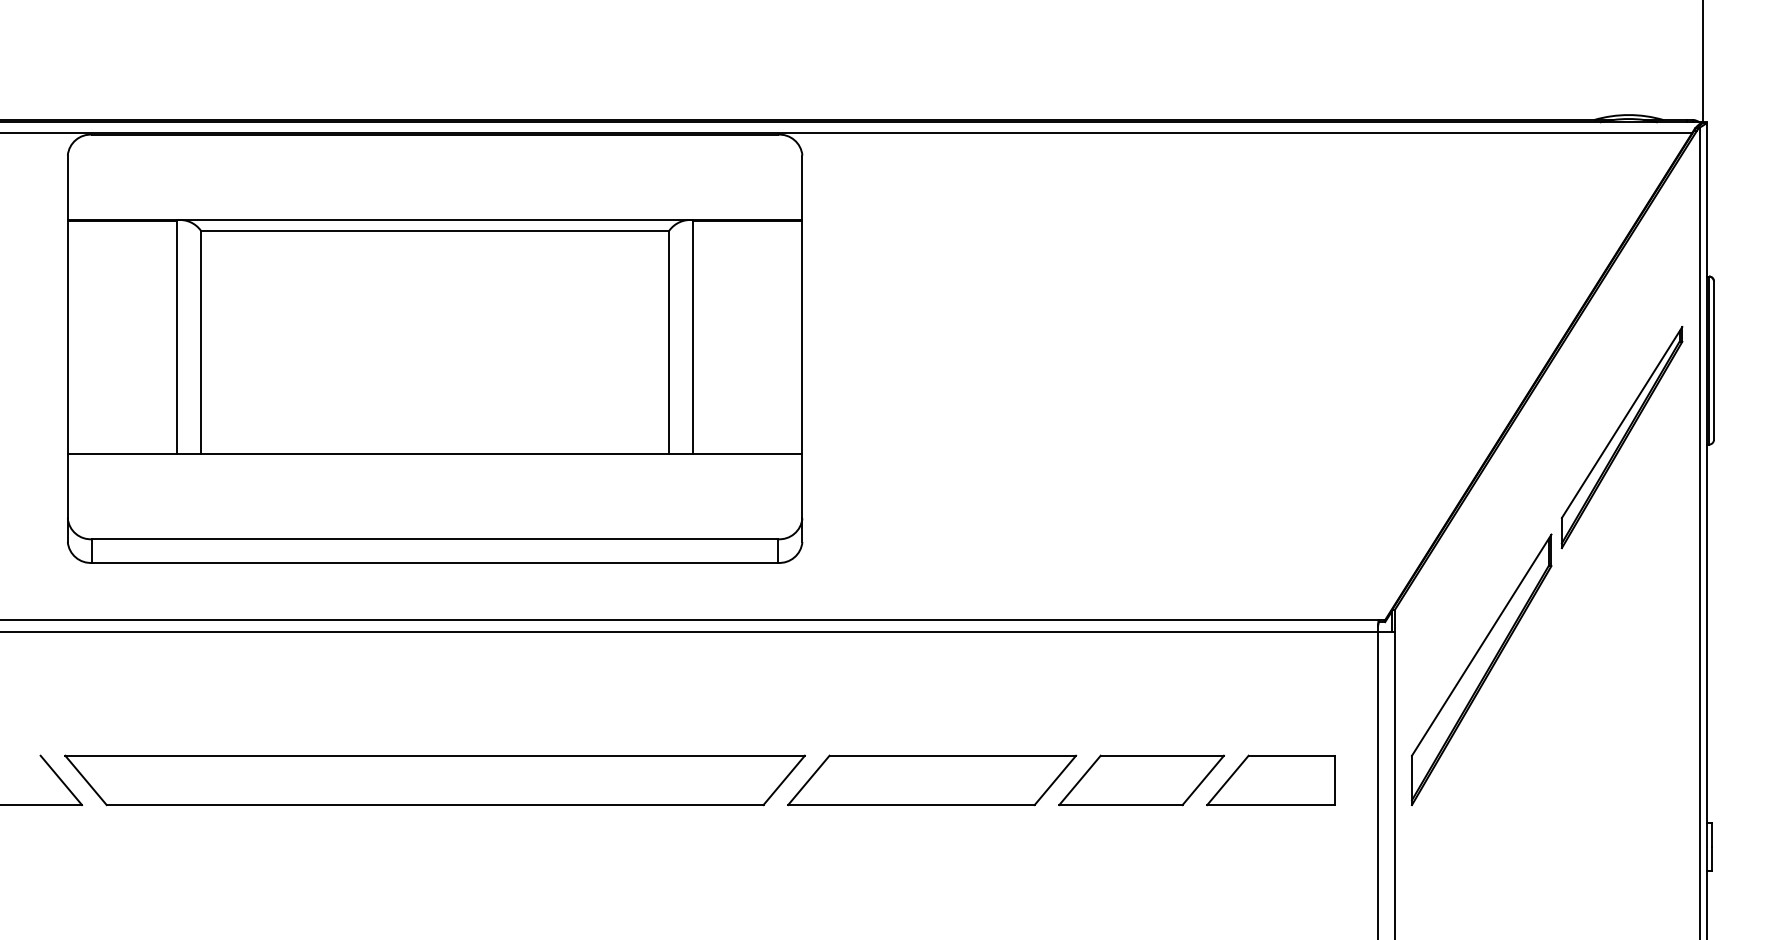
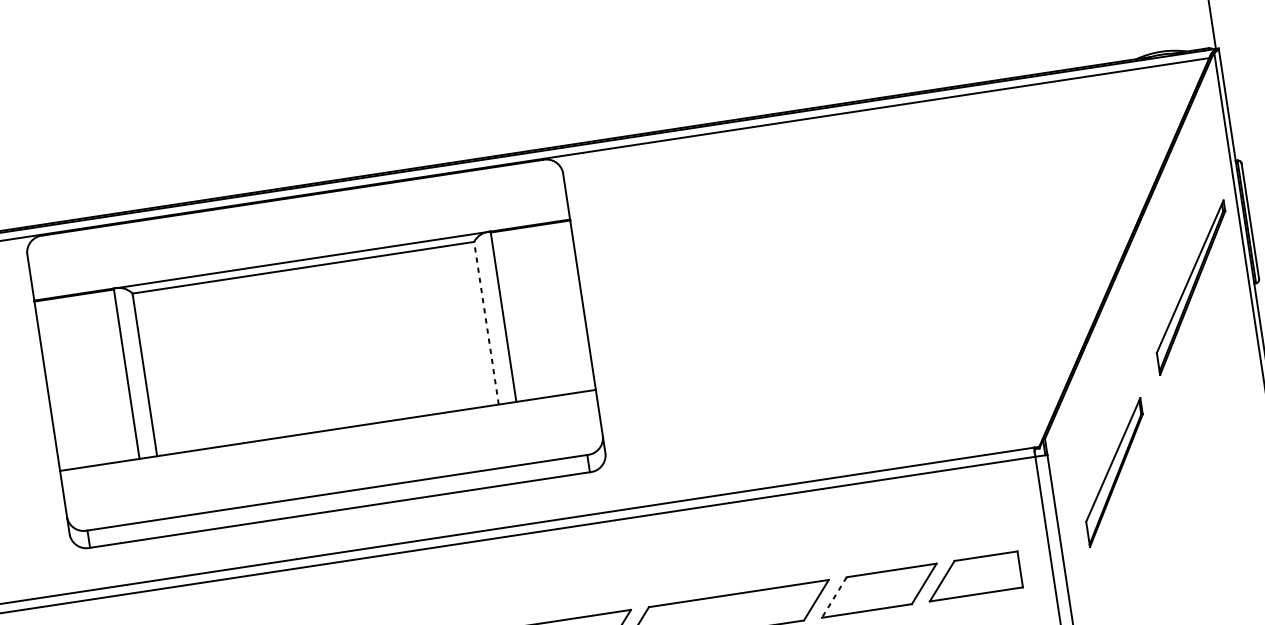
line: (669, 342) -> (486, 323), solid -> dashed
part: (1481, 669) -> (1114, 472), size x0.7
line: (1079, 780) -> (833, 597), solid -> dashed

